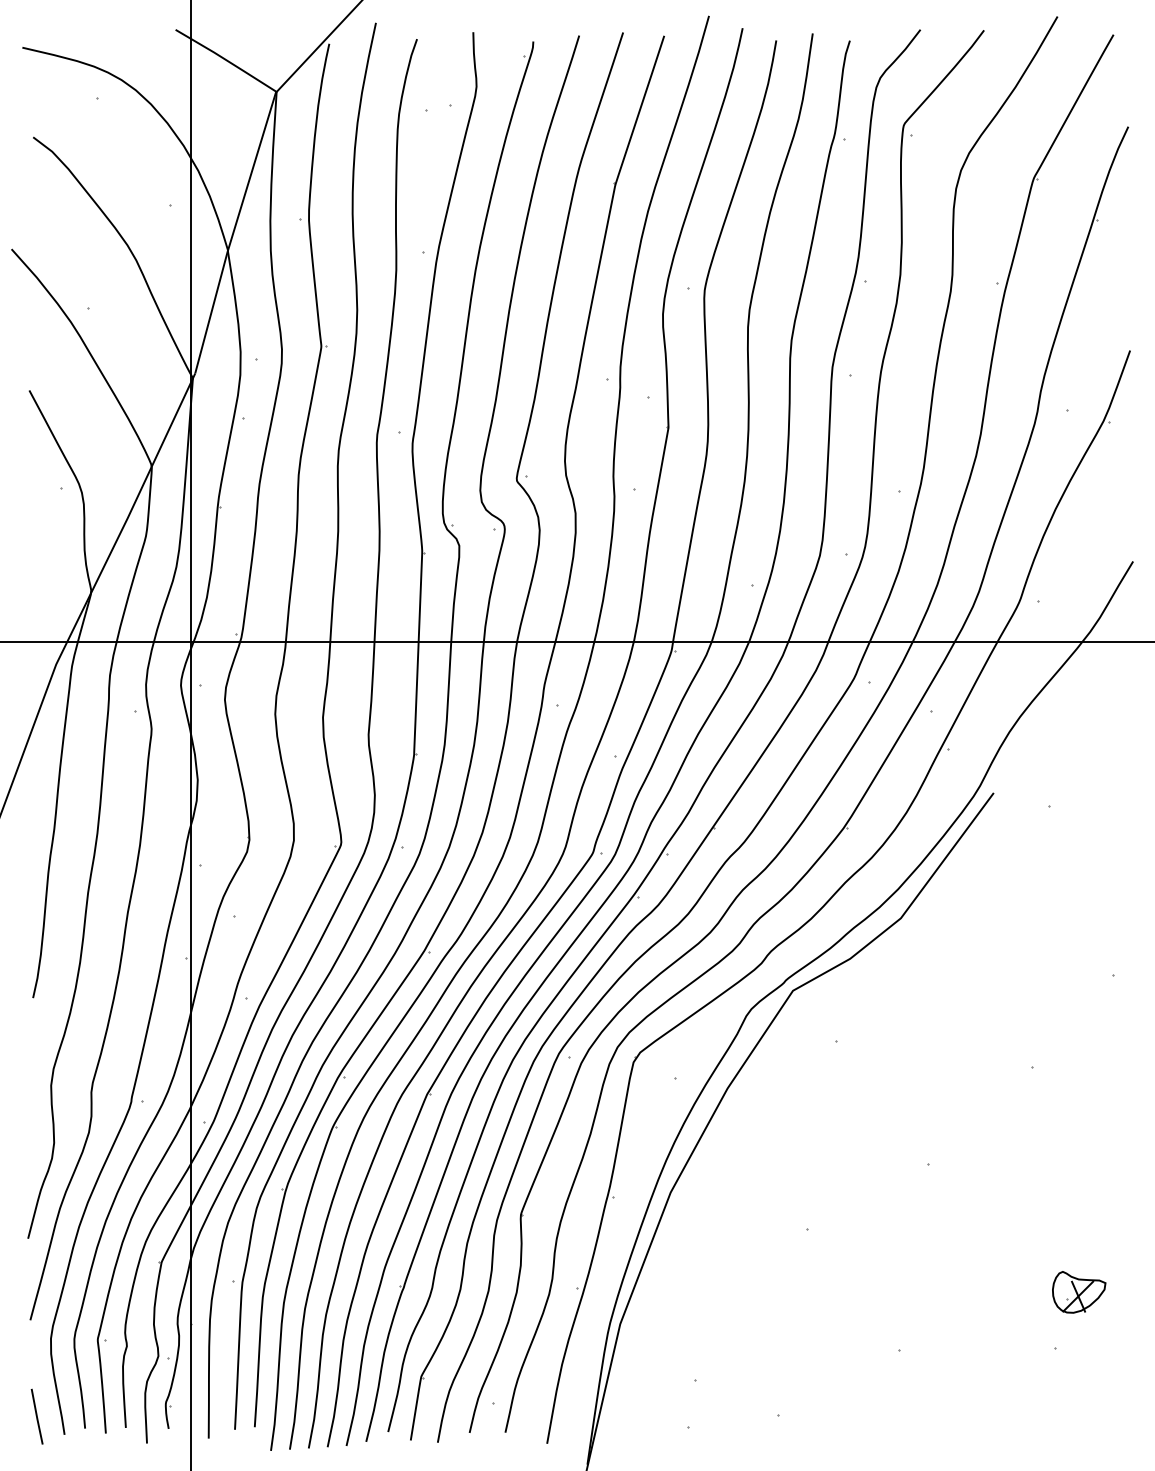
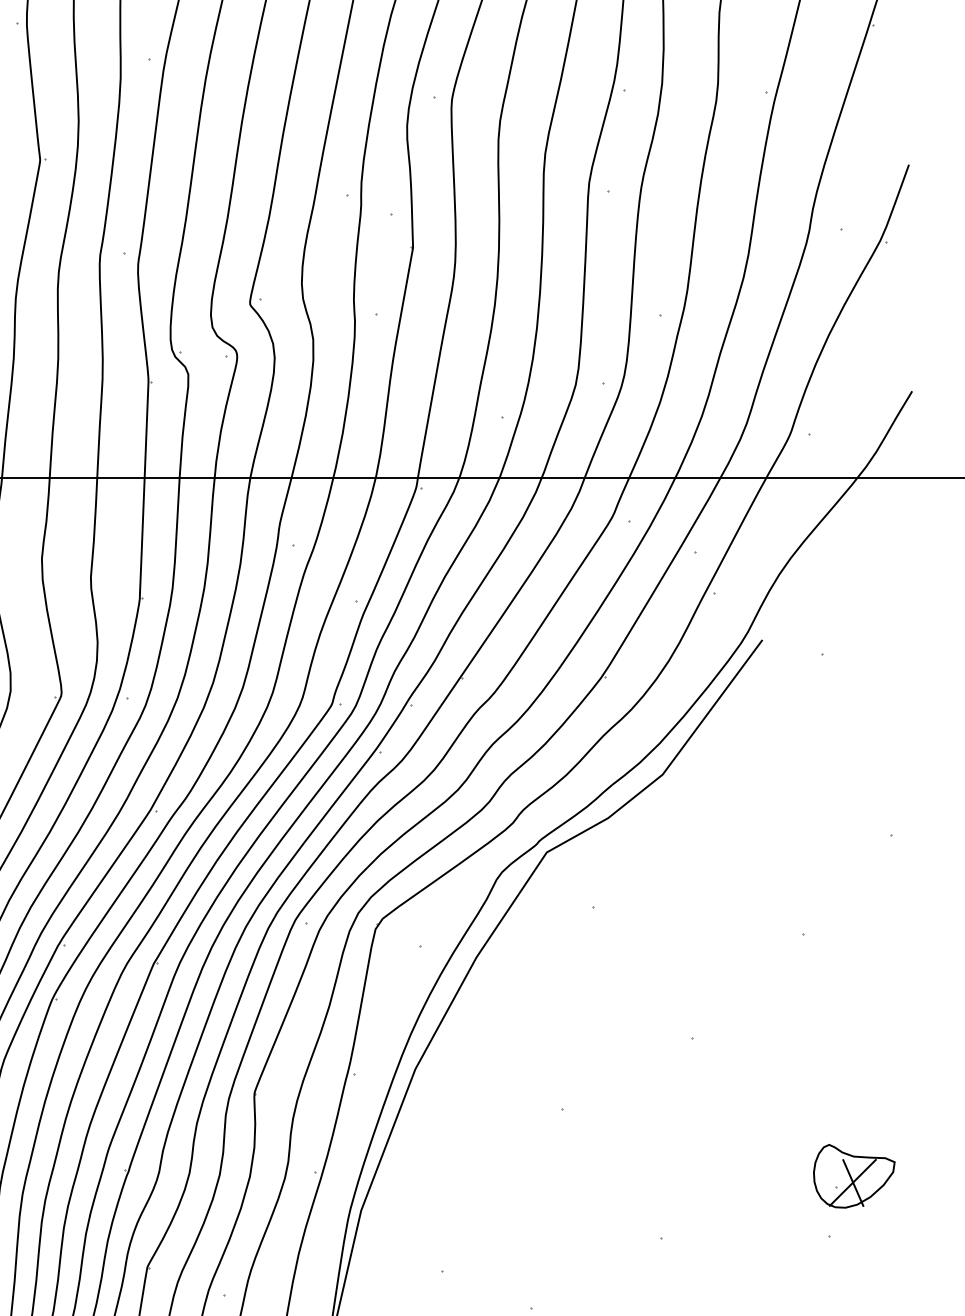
part: (1078, 1292) -> (853, 1176), size x1.43

